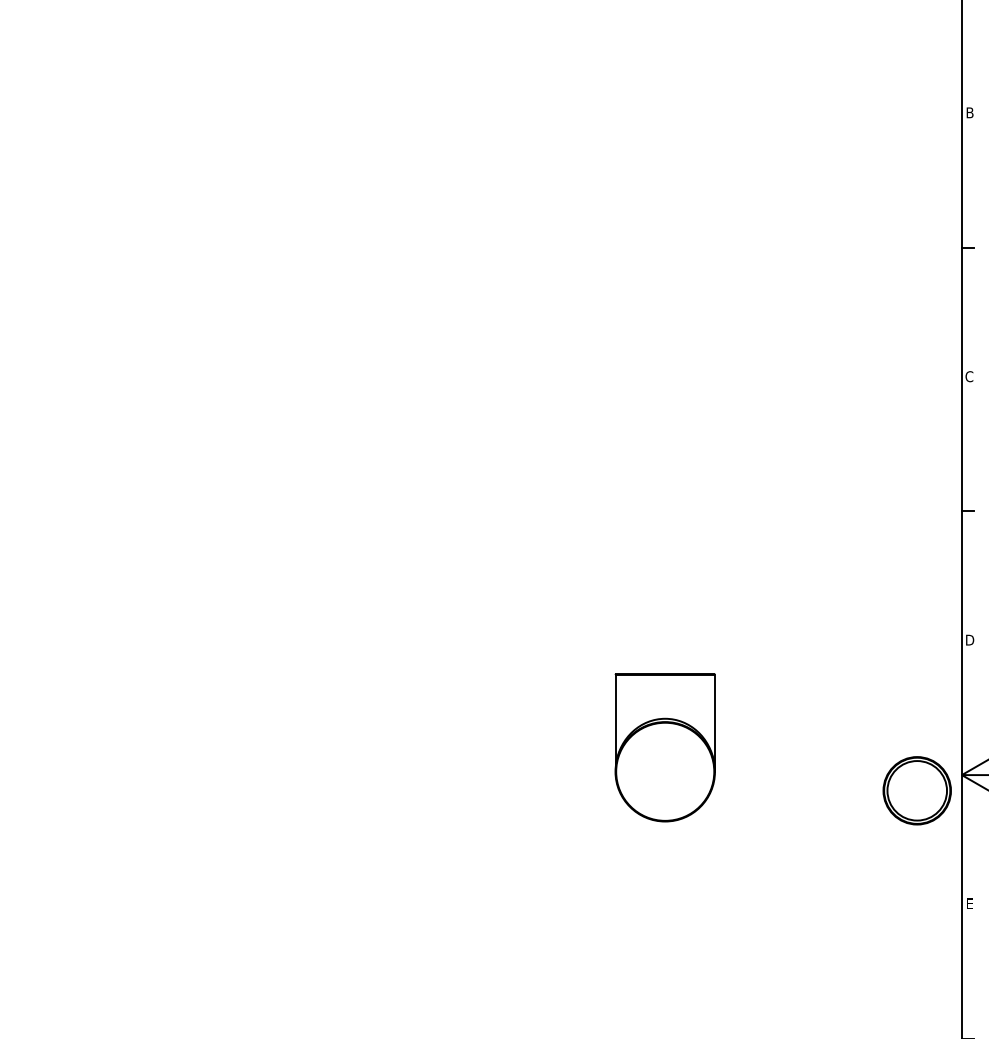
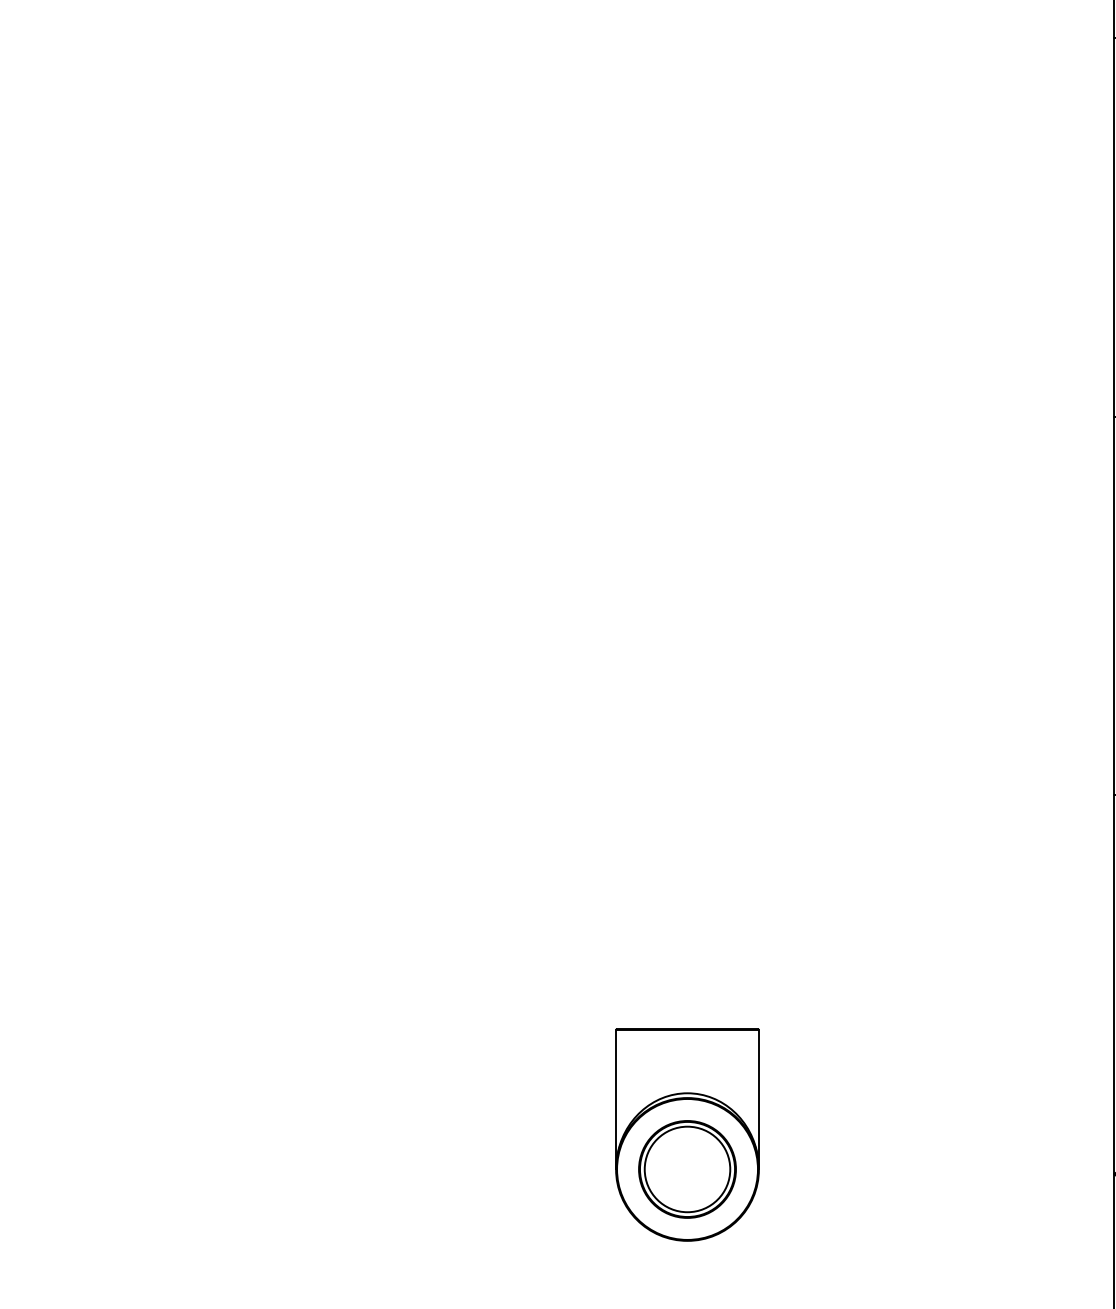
part: (916, 790) -> (686, 1169), moved

